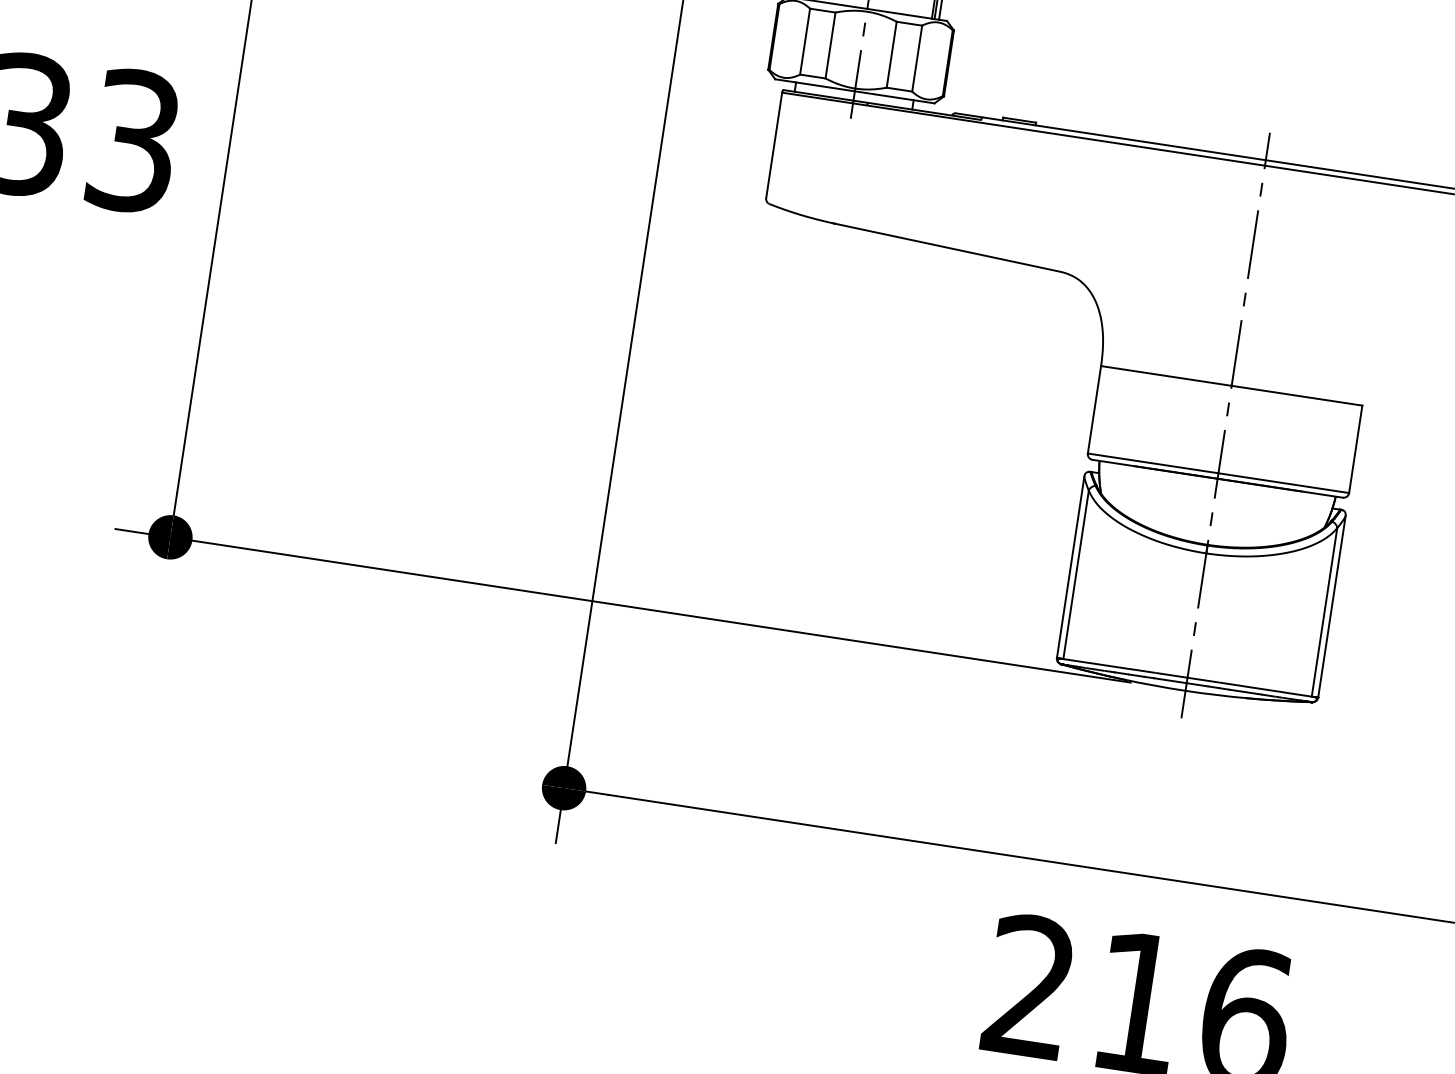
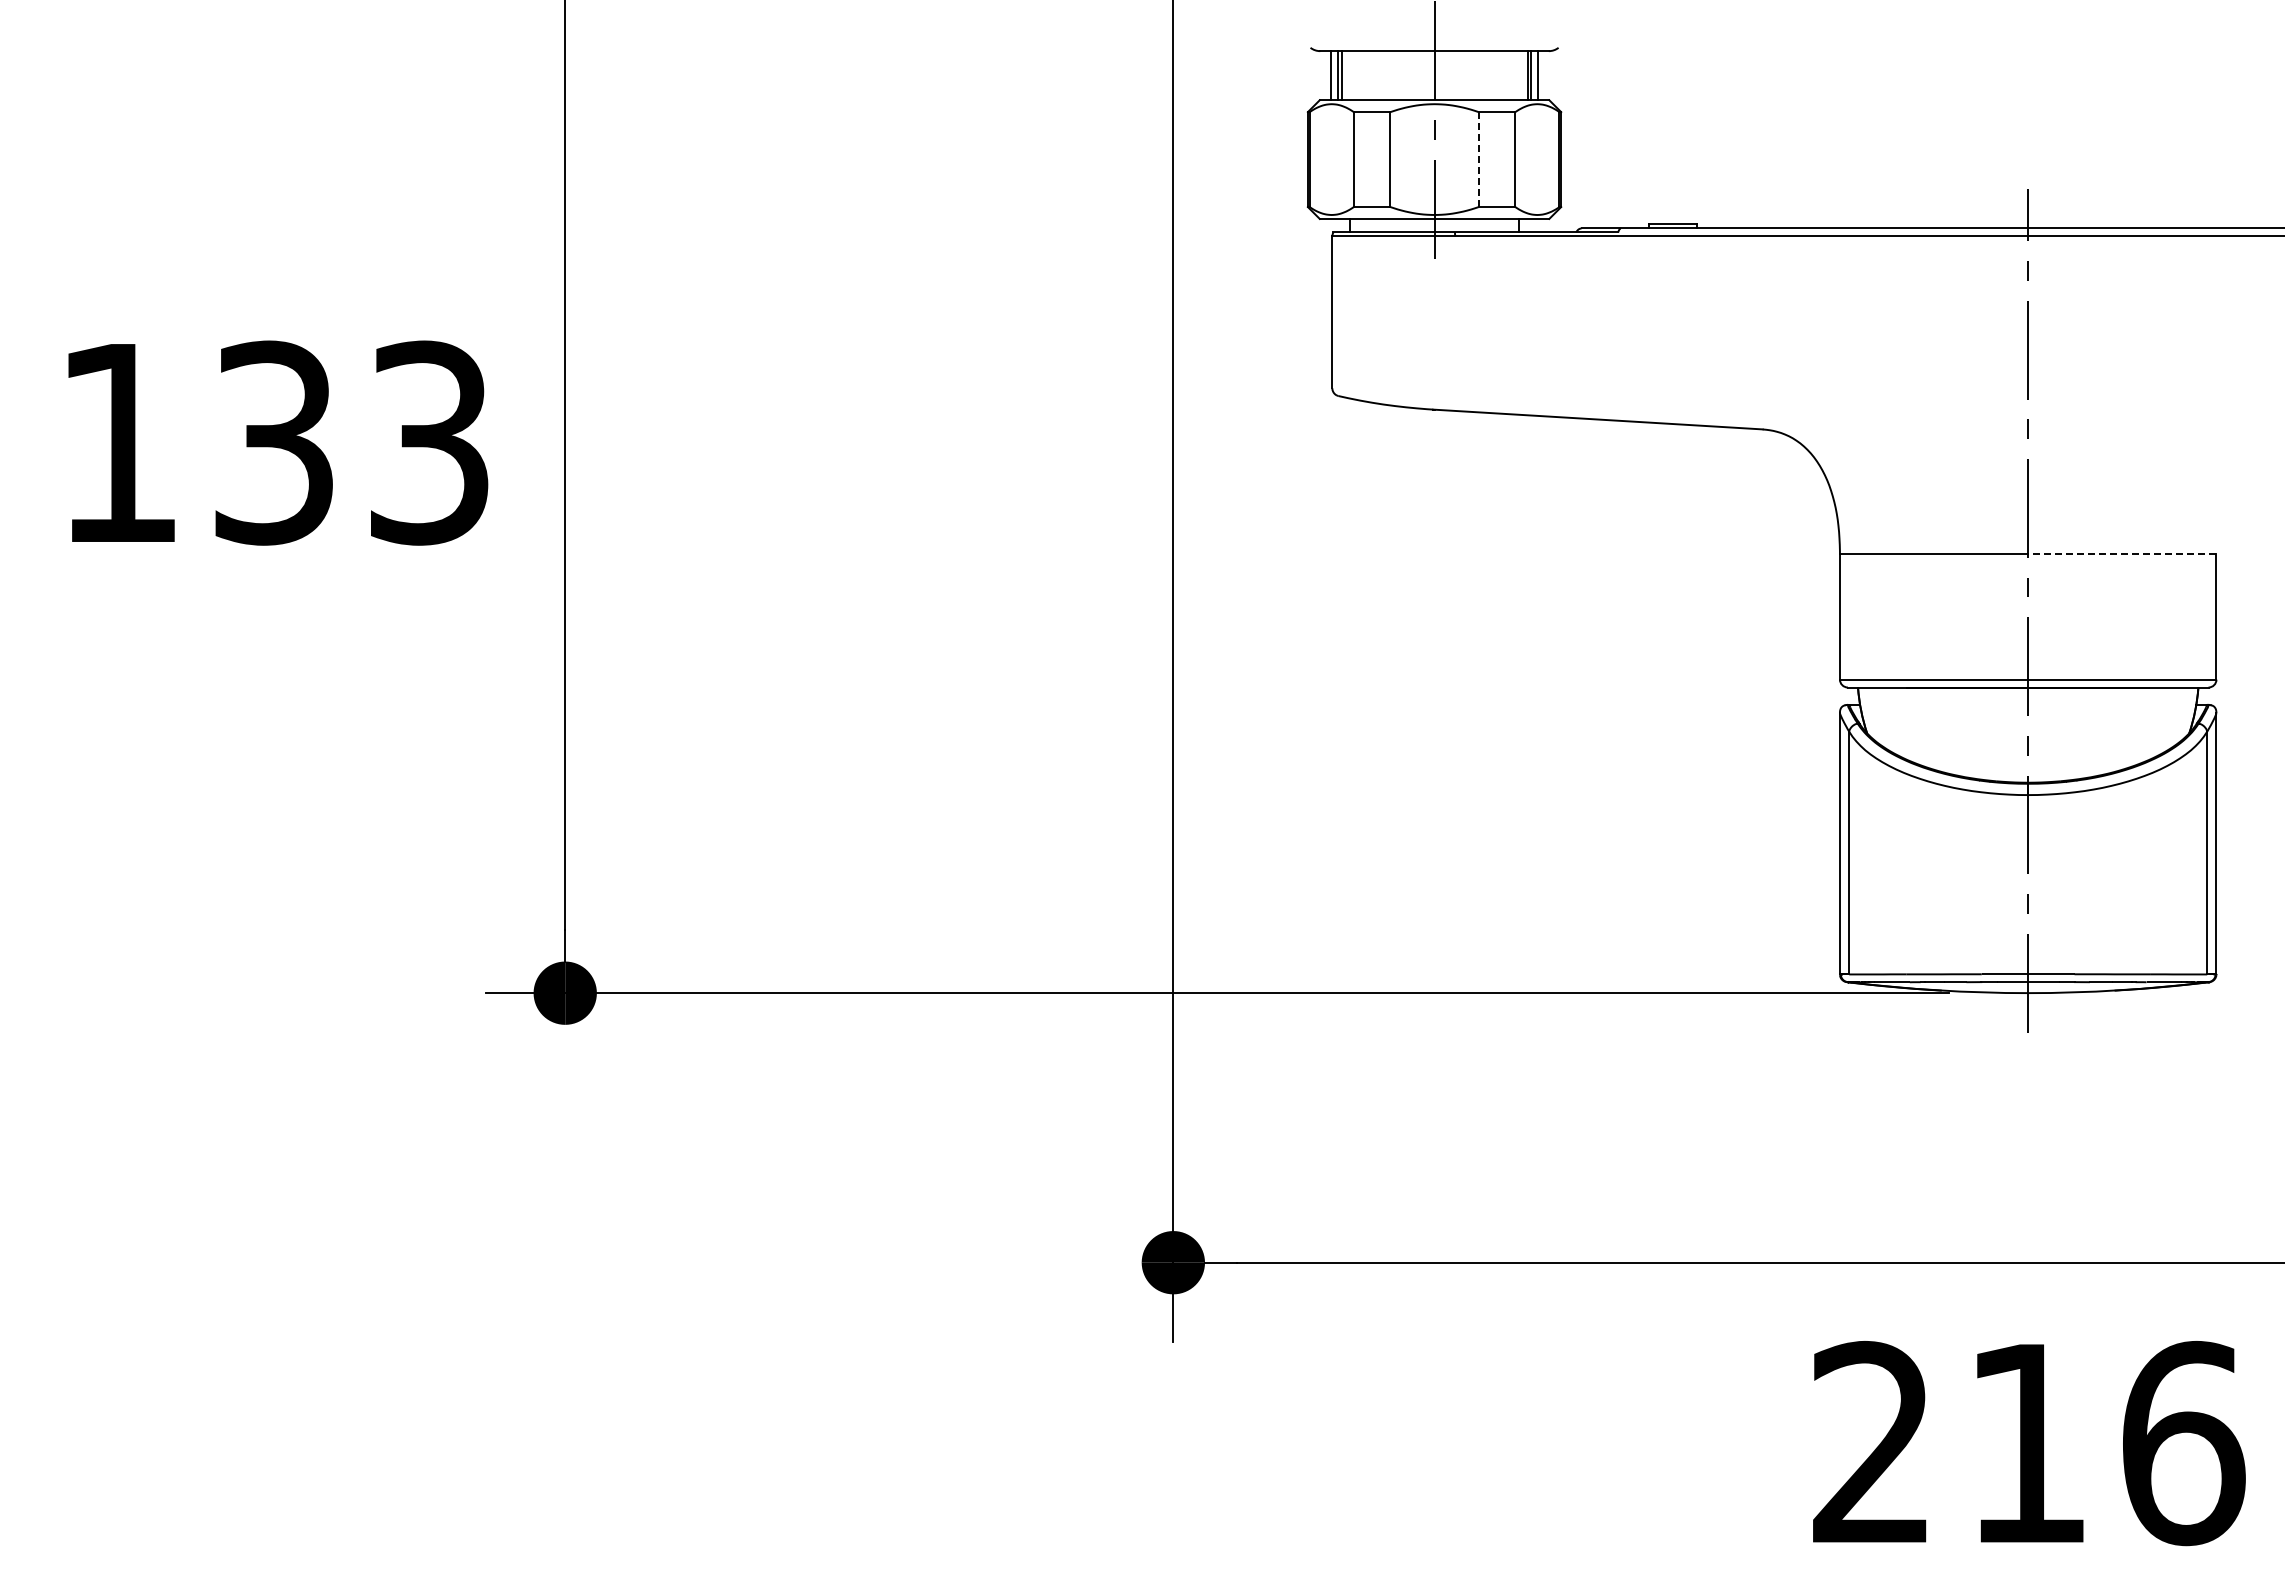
line: (891, 55) -> (1478, 160), solid -> dashed
line: (1296, 395) -> (2121, 553), solid -> dashed

